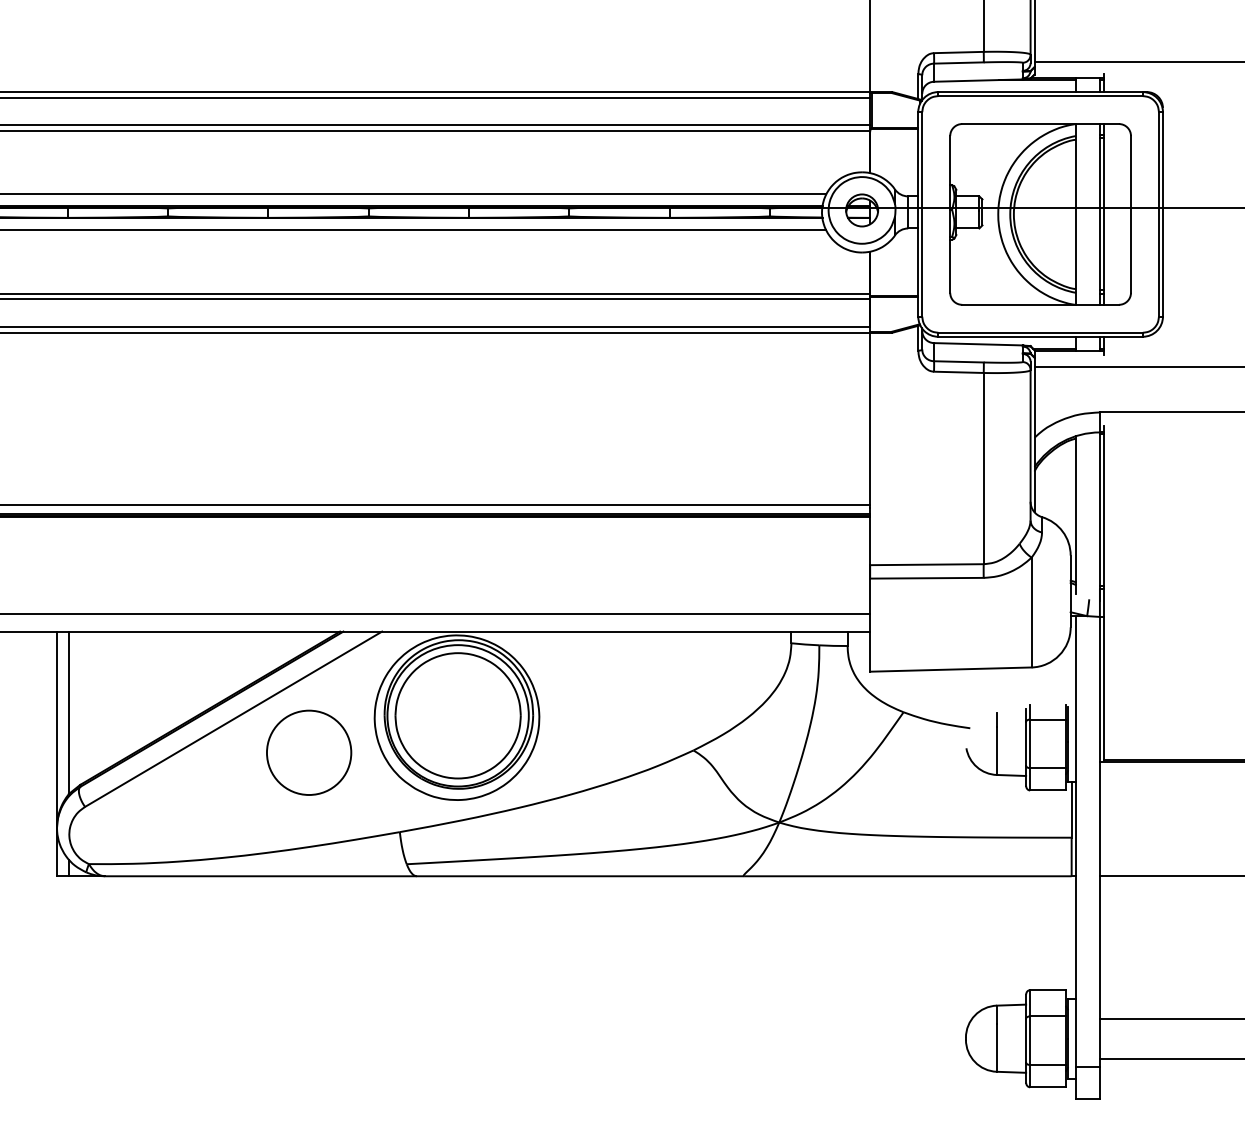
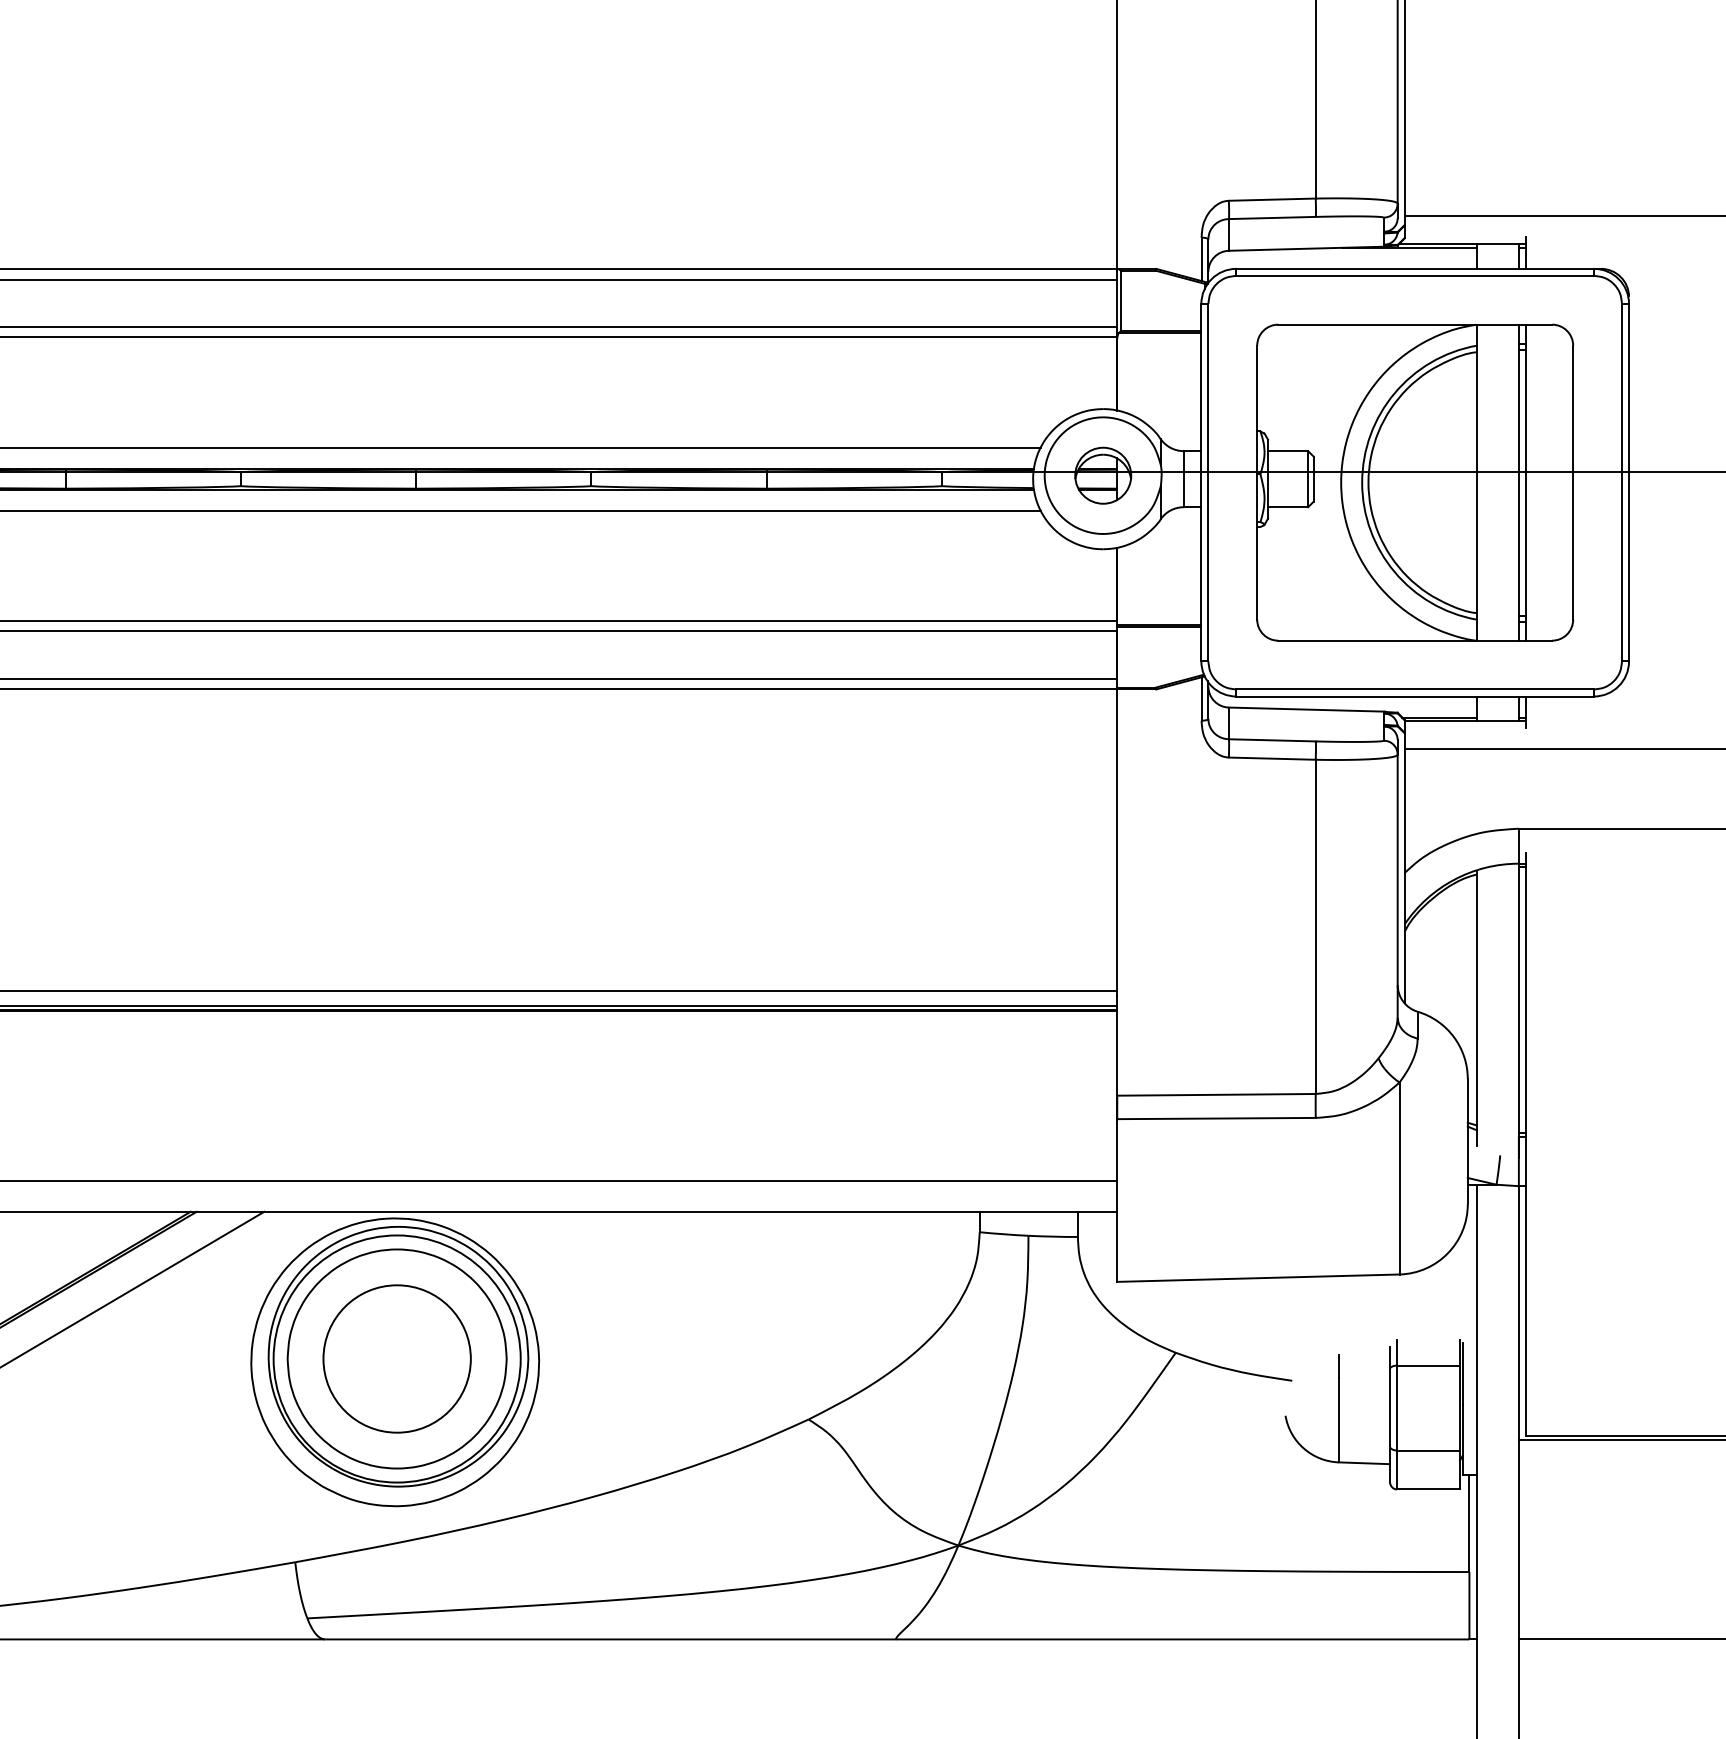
circle: (309, 752) -> (397, 1358), moved

